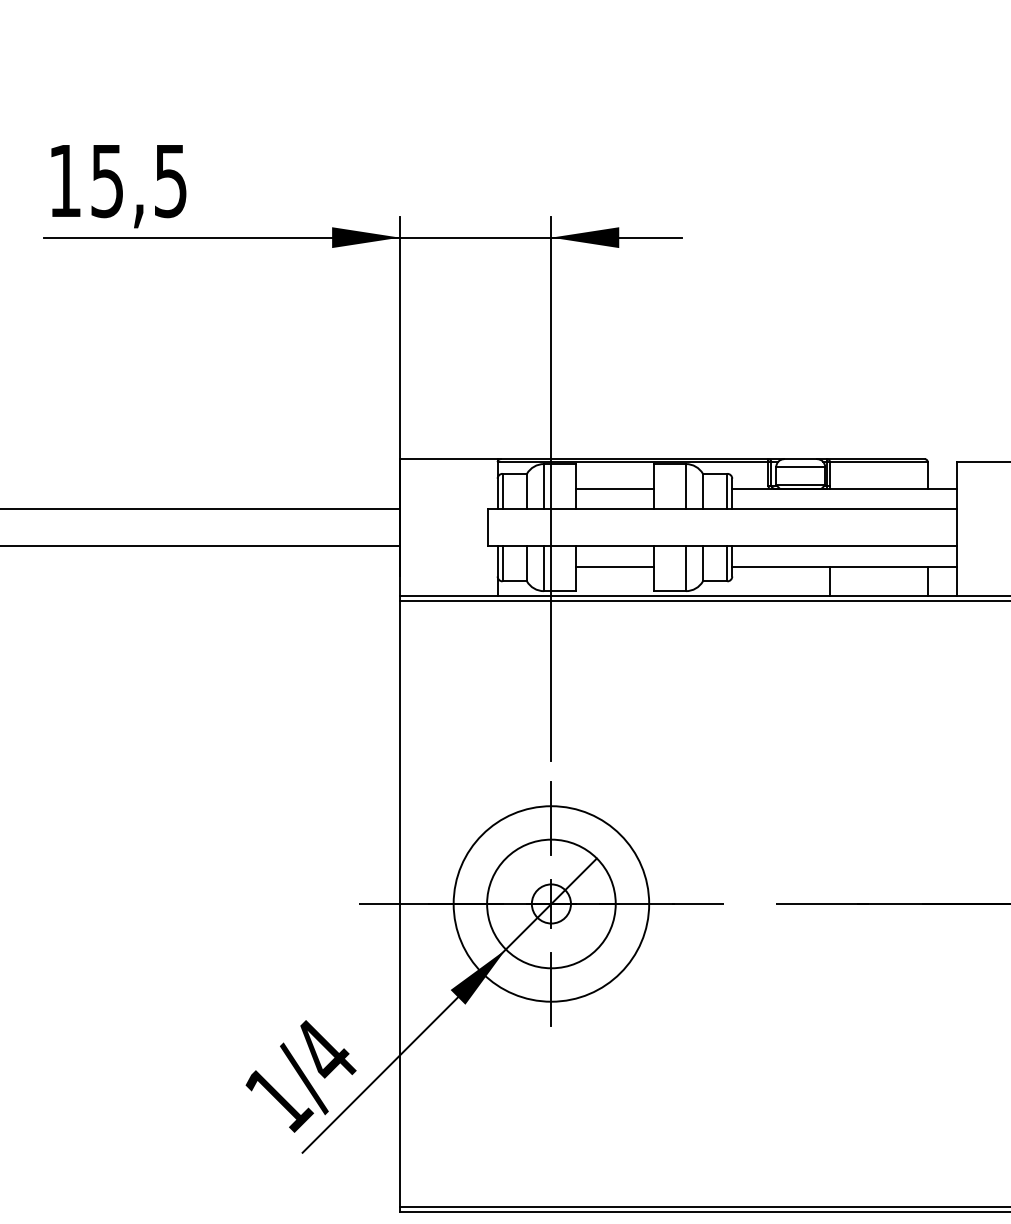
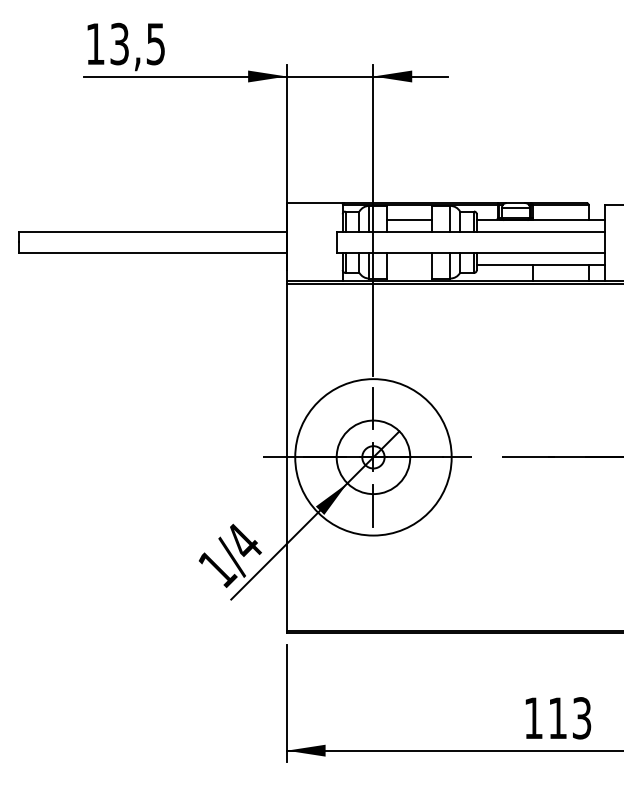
text: (107, 179) -> (119, 43), 15,5 -> 13,5
line: (614, 566) -> (409, 264), removed
circle: (551, 904) -> (373, 457), size x1.4

